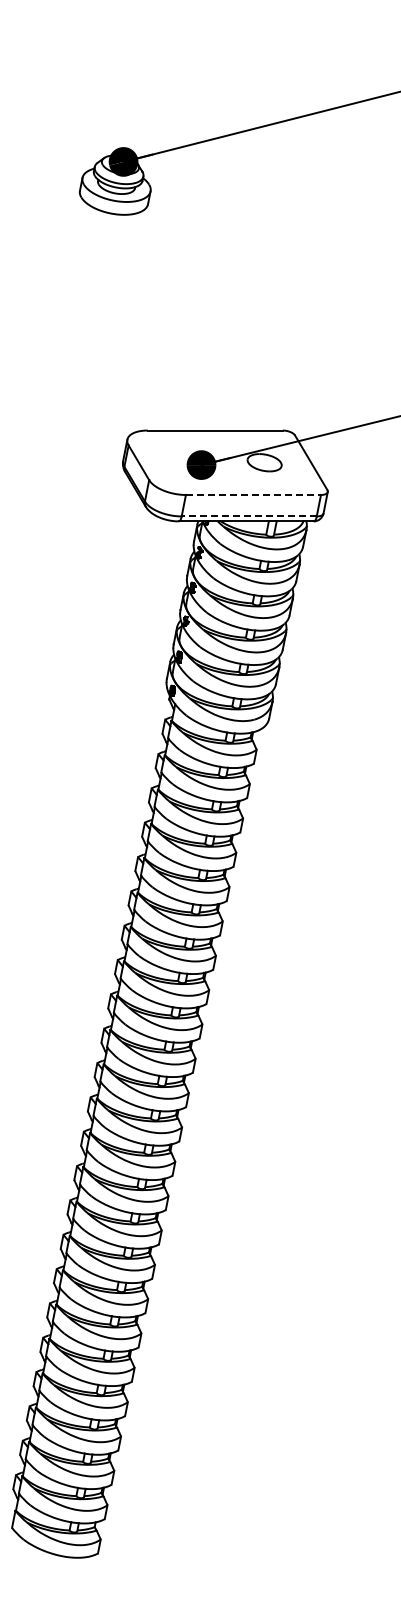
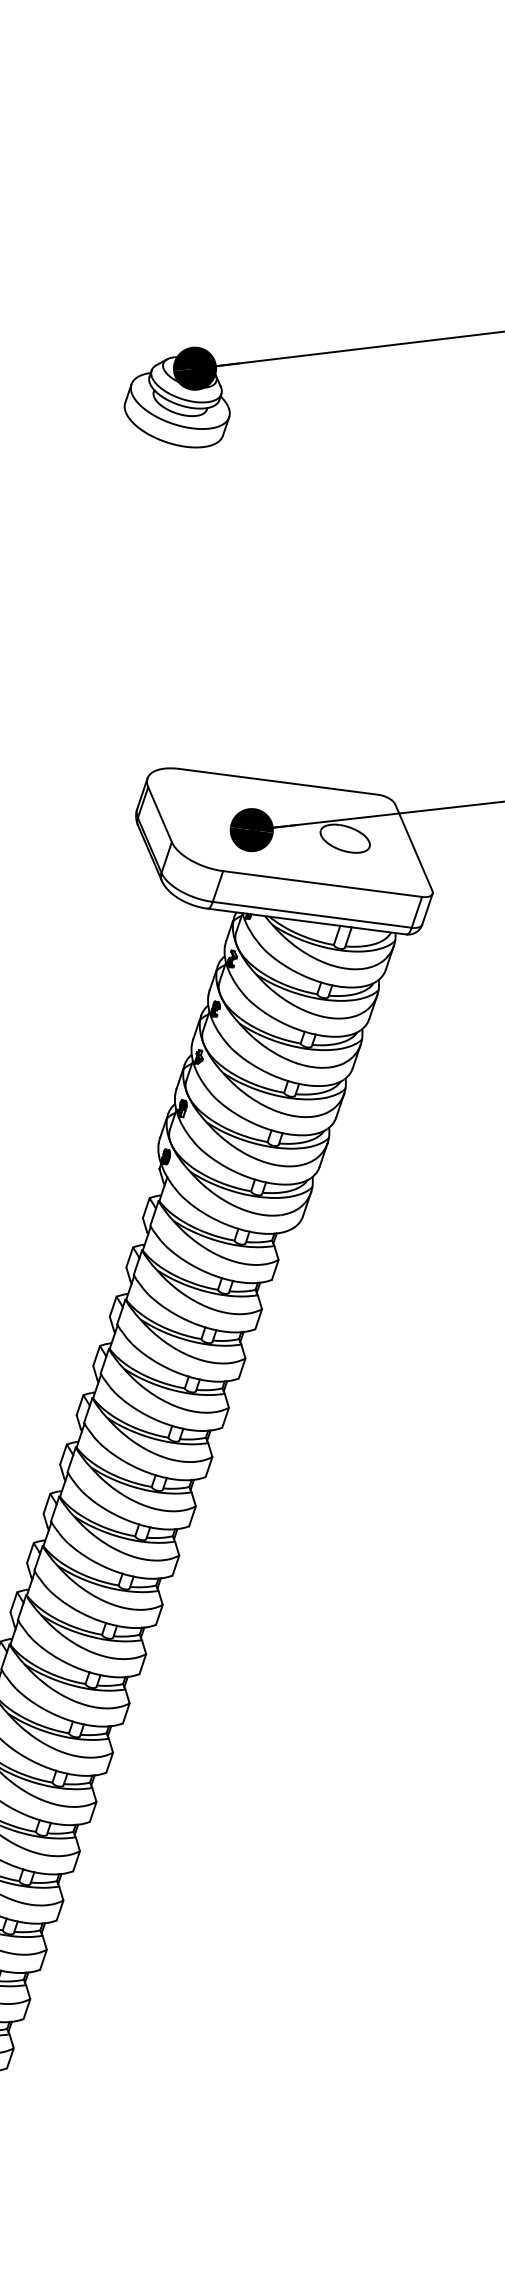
line: (253, 494) -> (322, 883), dashed -> solid
line: (249, 516) -> (312, 914), dashed -> solid

